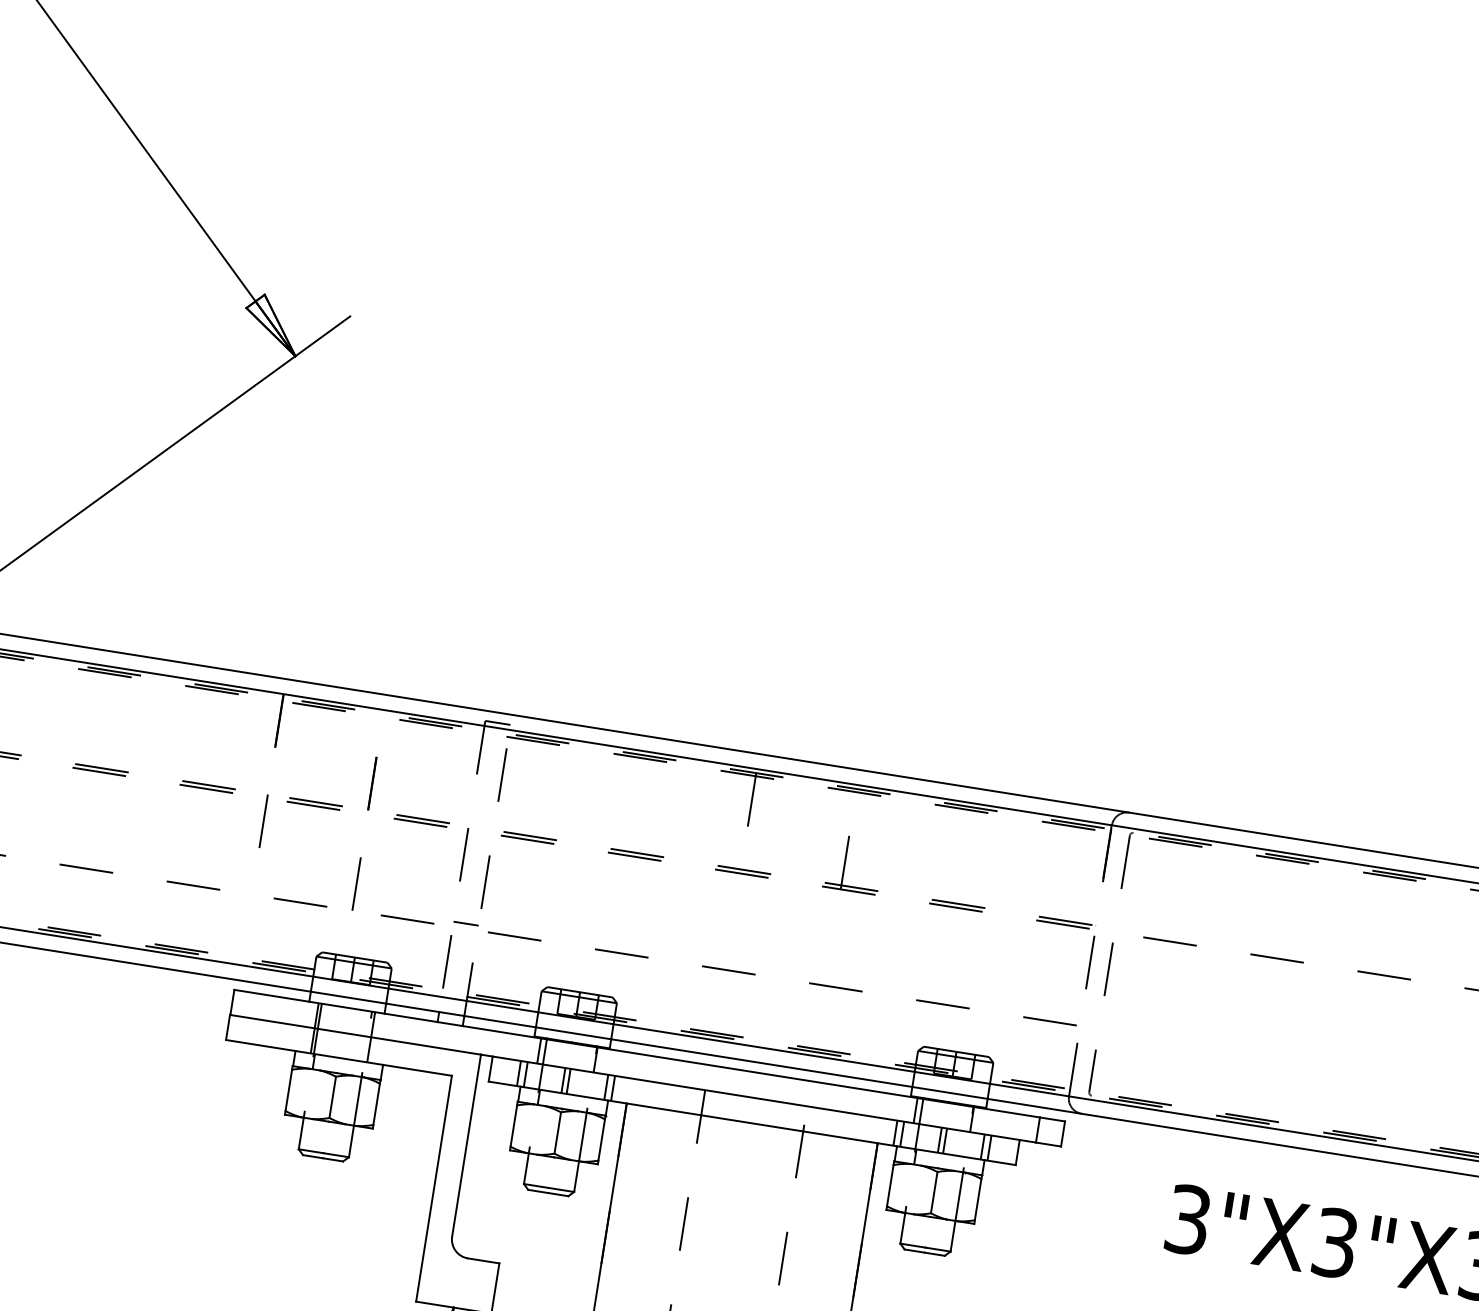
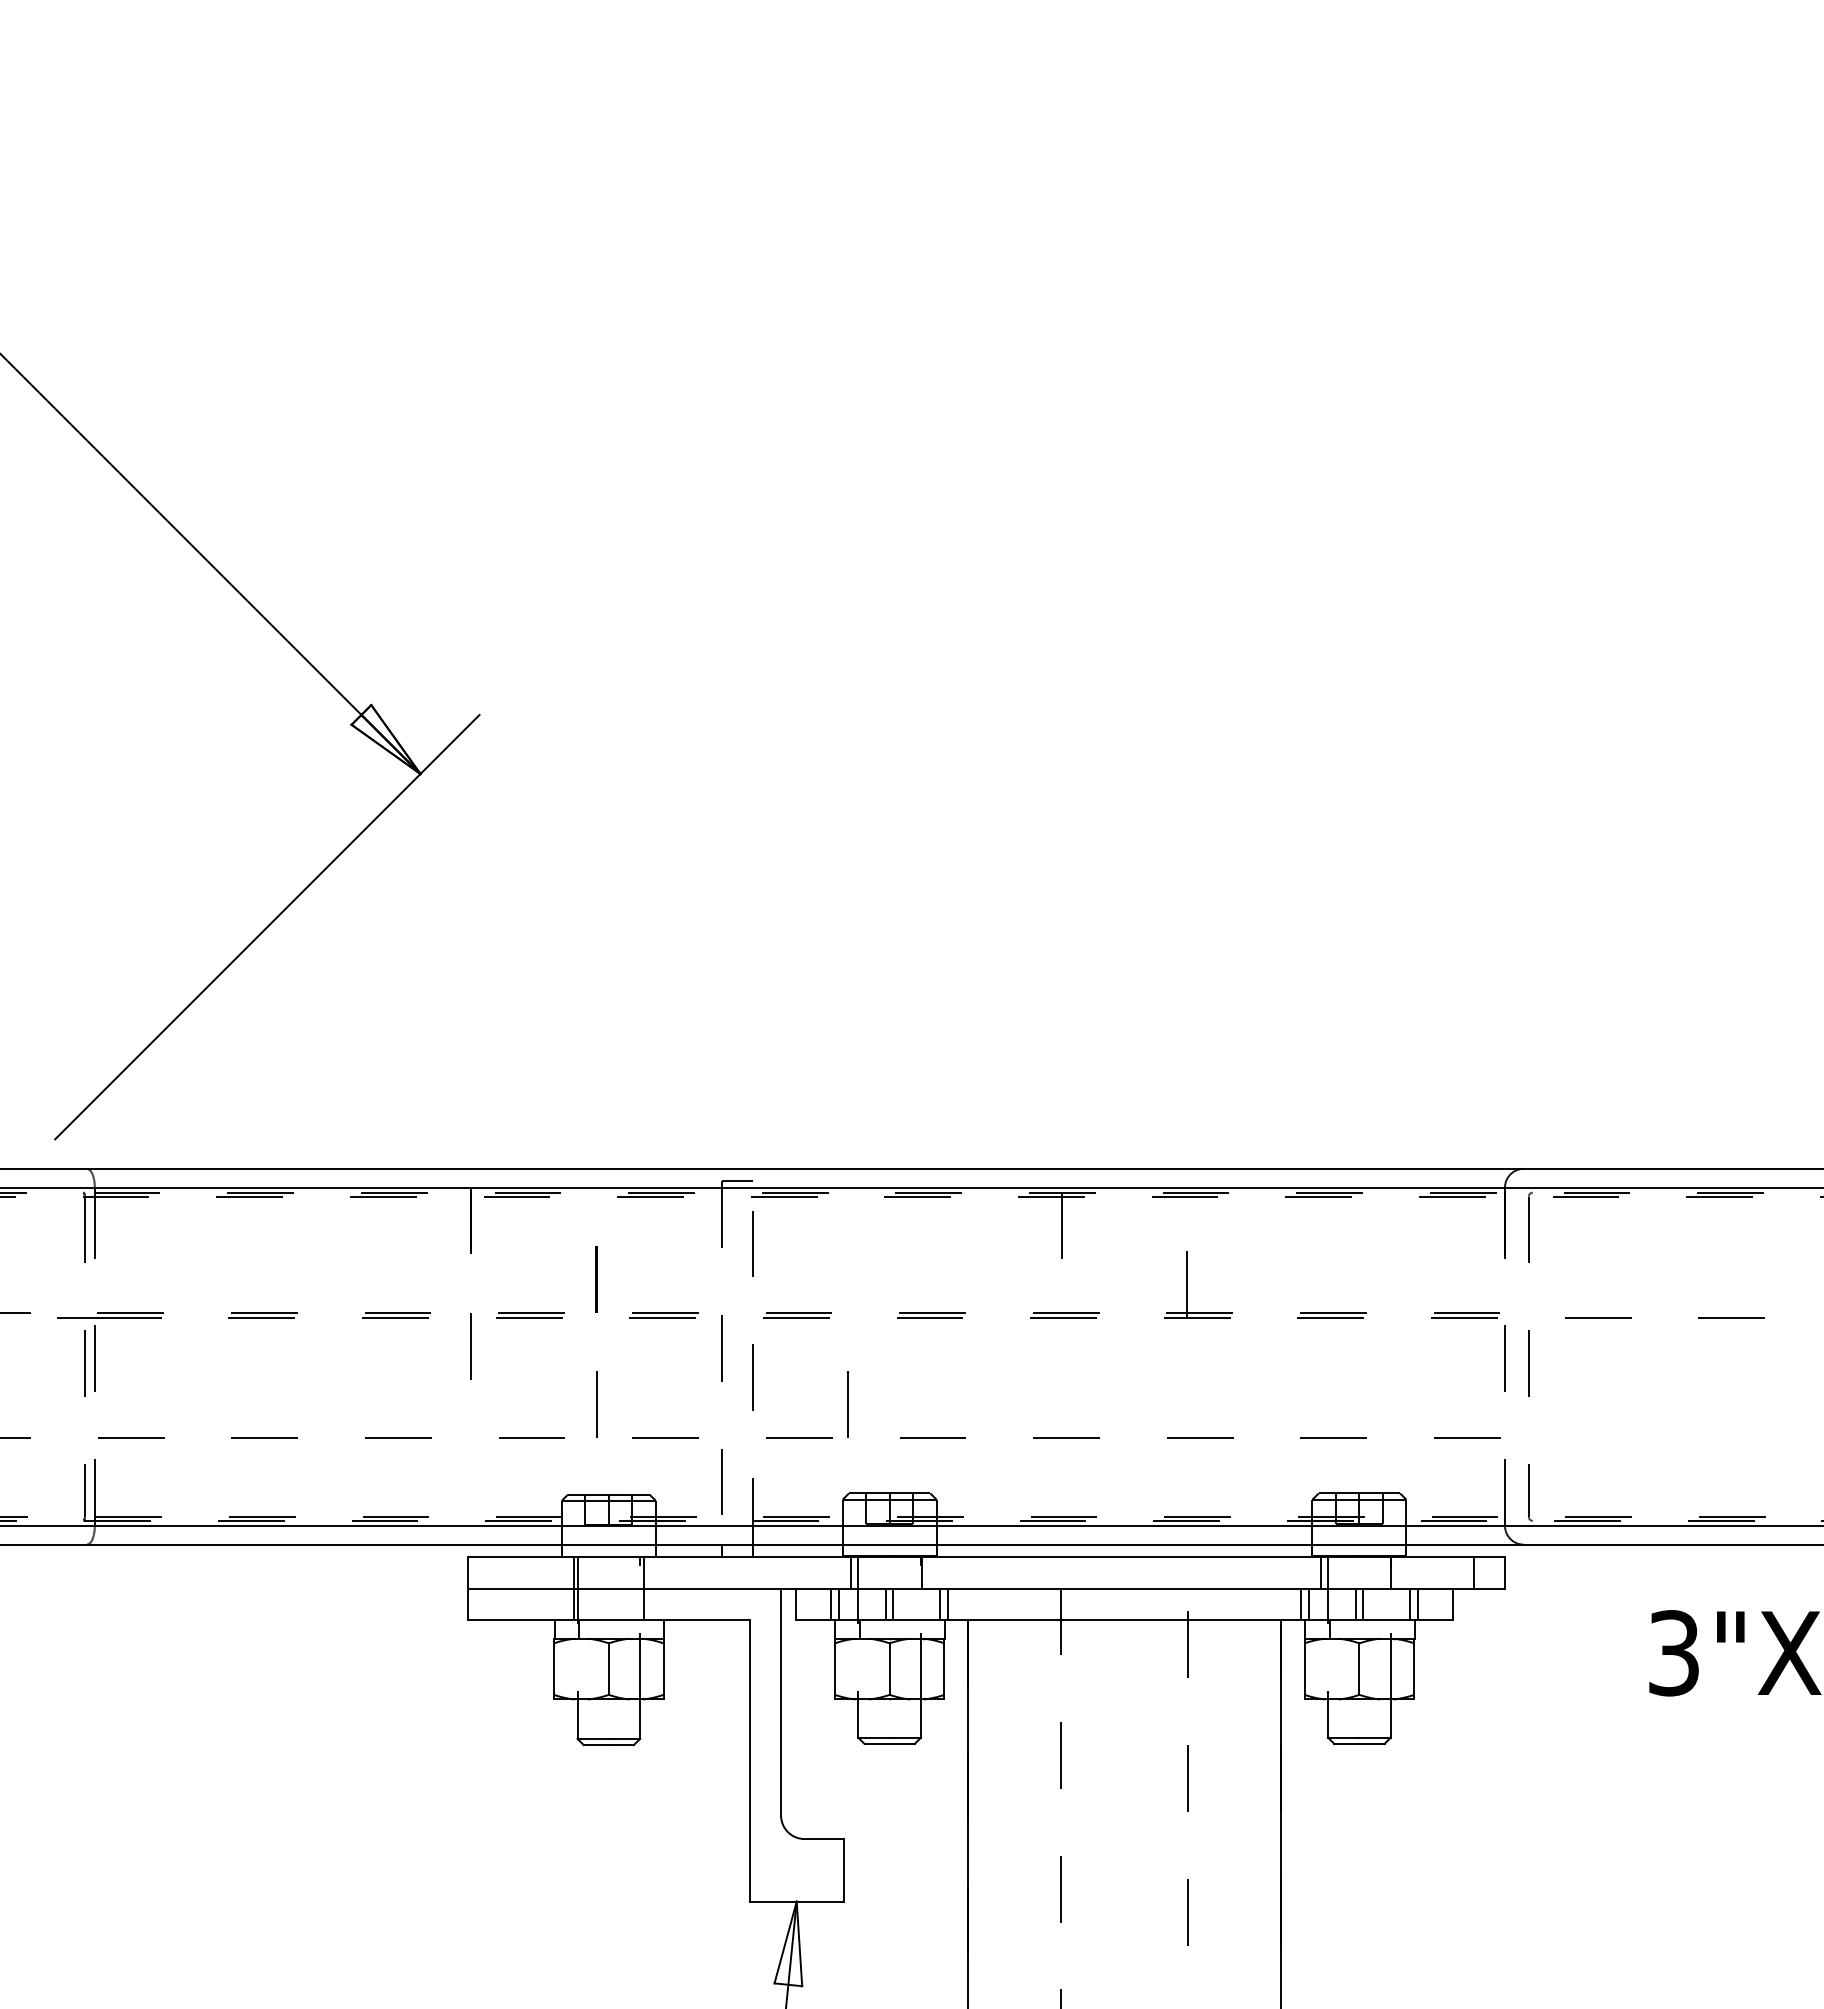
line: (557, 915) -> (847, 1404), added
line: (466, 923) -> (737, 1431), removed

